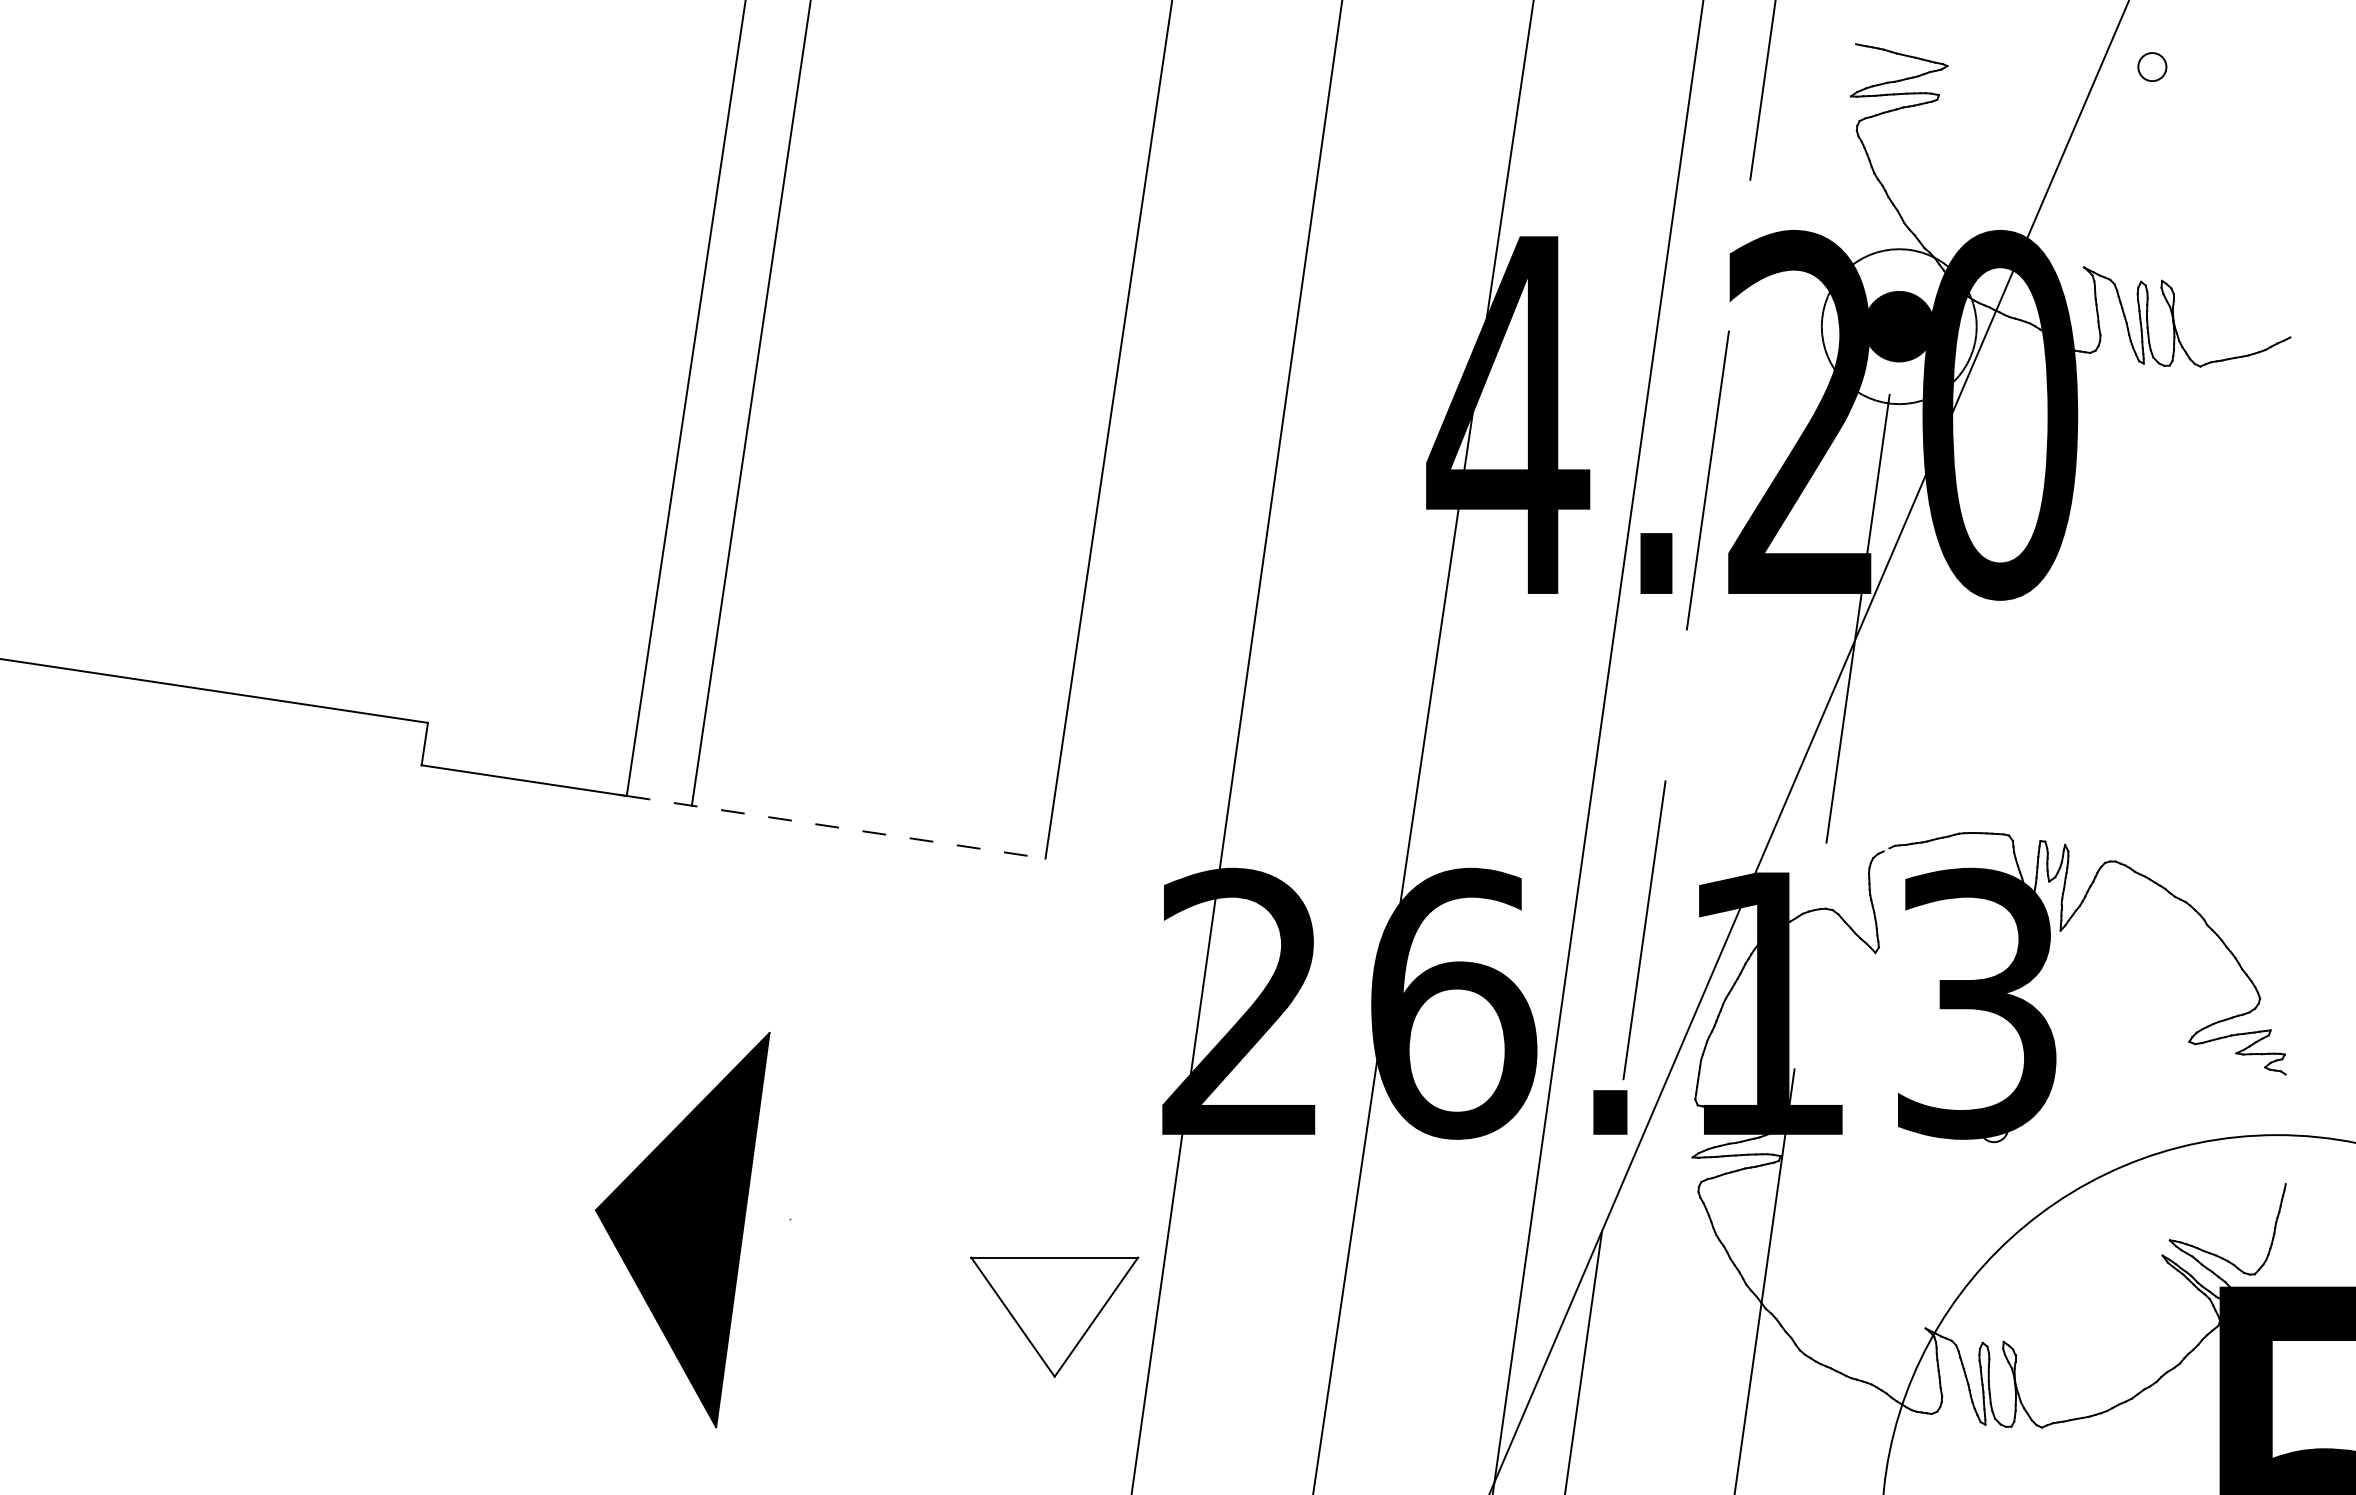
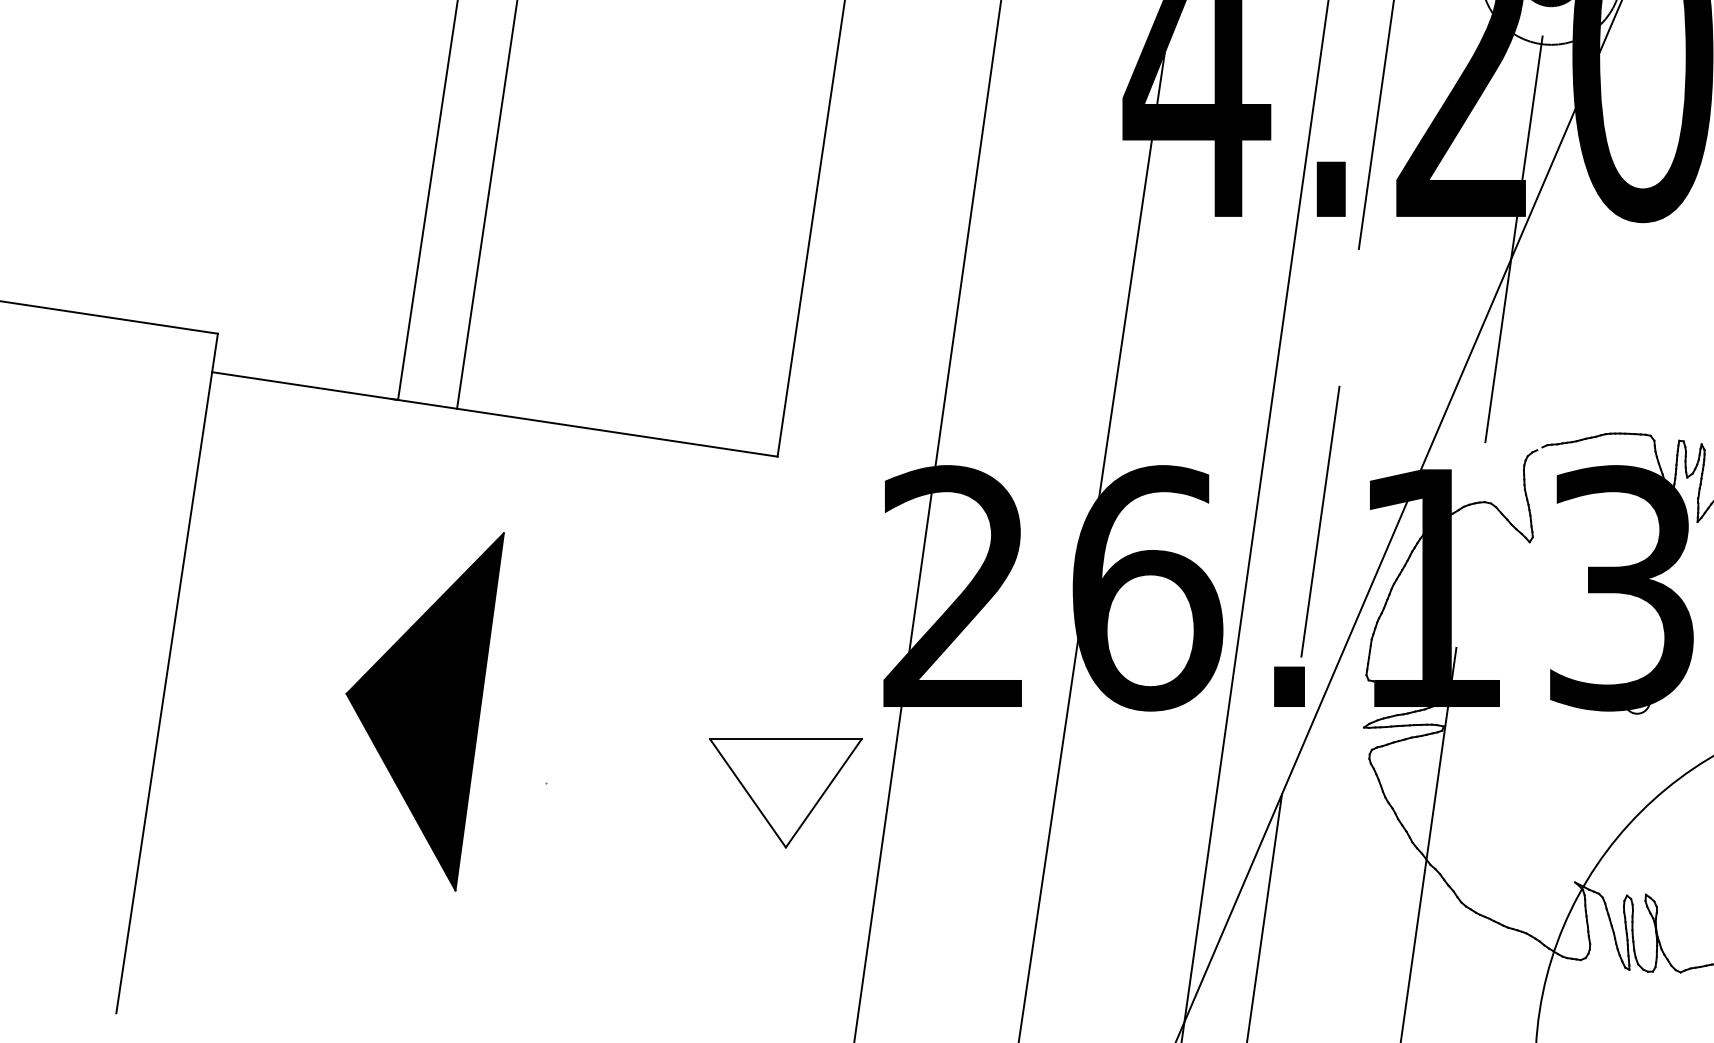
line: (836, 827) -> (588, 428), dashed -> solid
line: (368, 1118) -> (163, 692), added
part: (682, 1230) -> (425, 712), moved
part: (1054, 1316) -> (785, 792), moved

